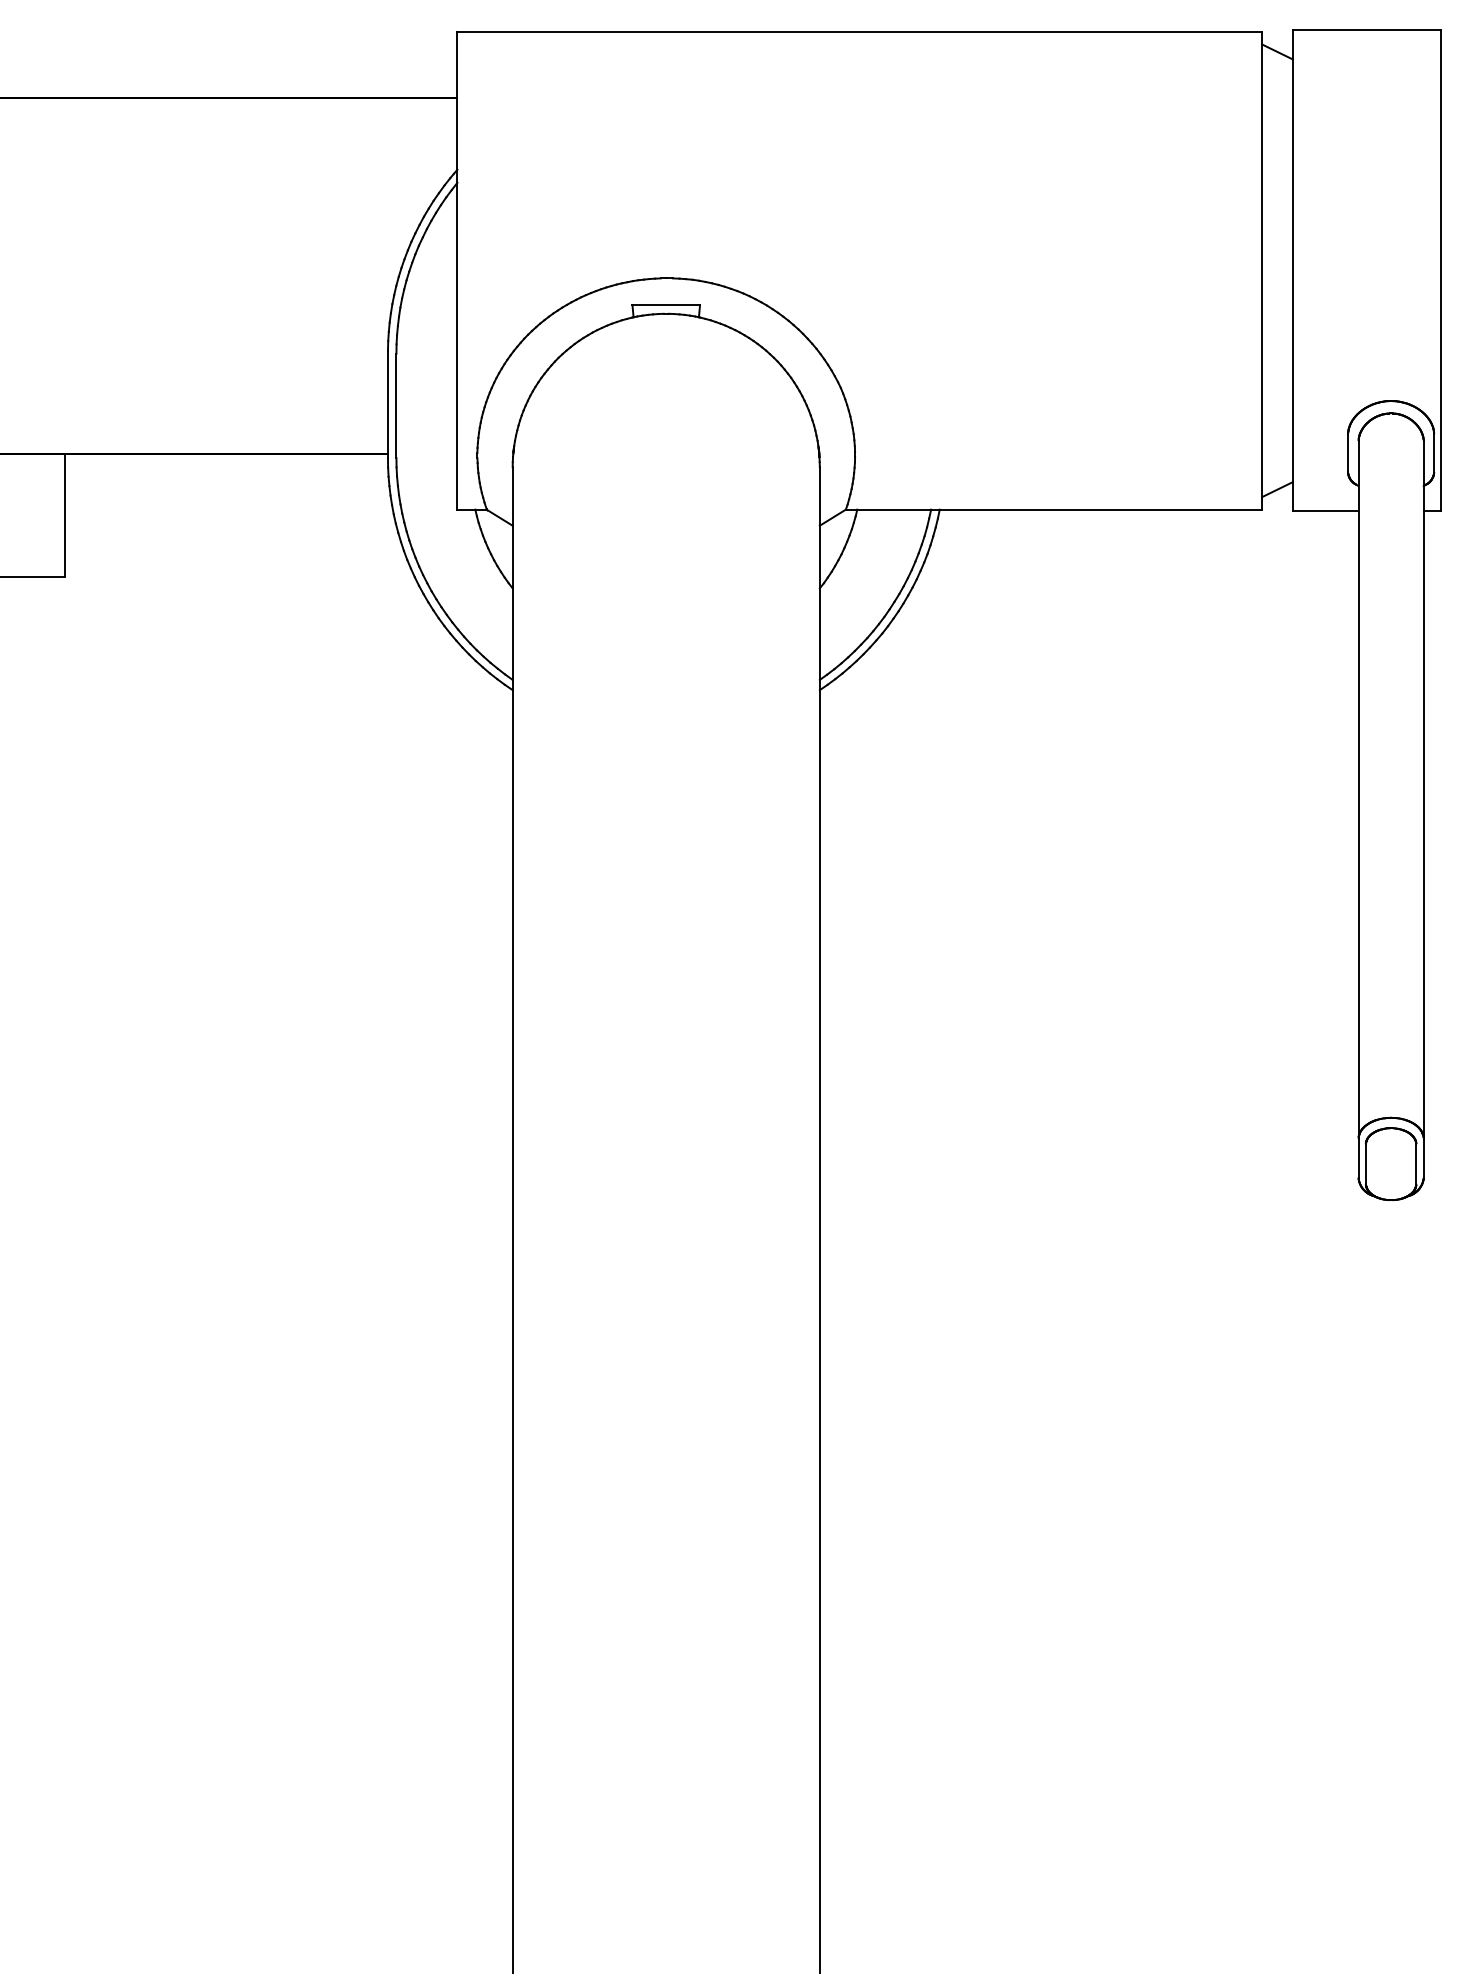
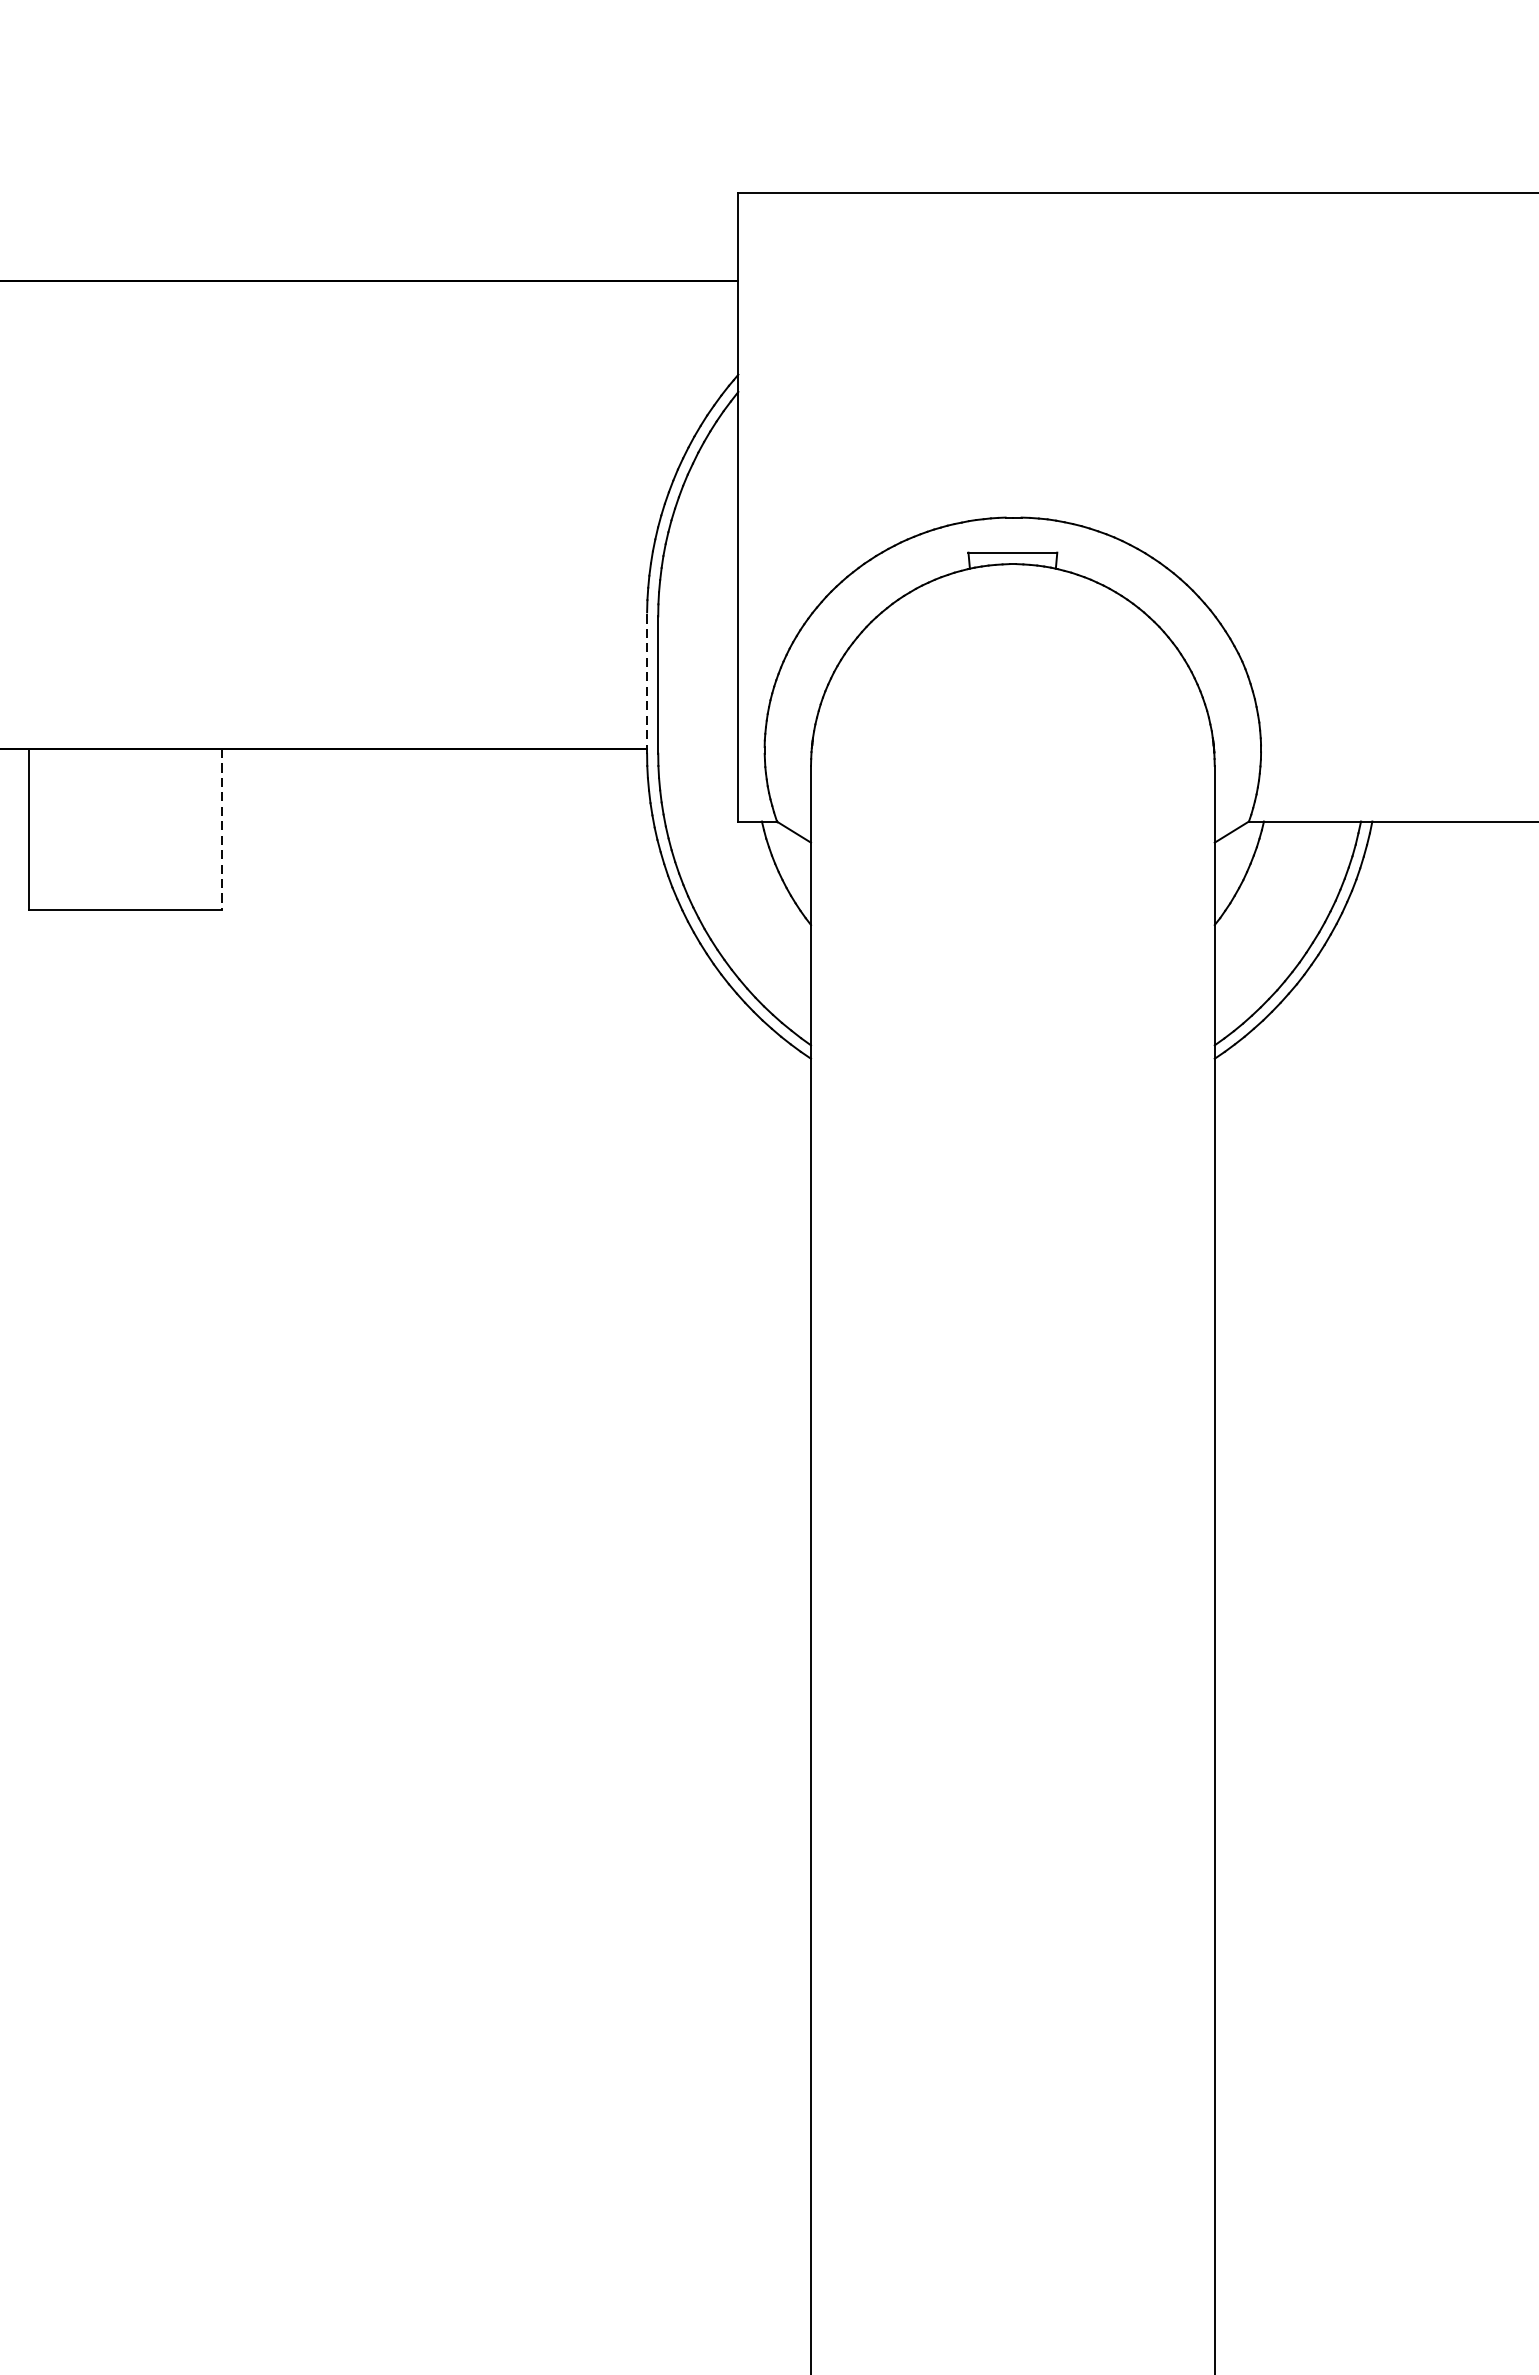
line: (387, 404) -> (646, 683), solid -> dashed
line: (64, 516) -> (221, 830), solid -> dashed

